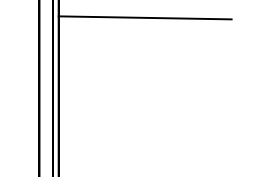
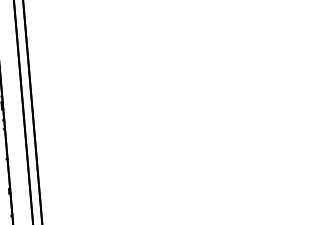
line: (144, 17) -> (155, 23), removed

